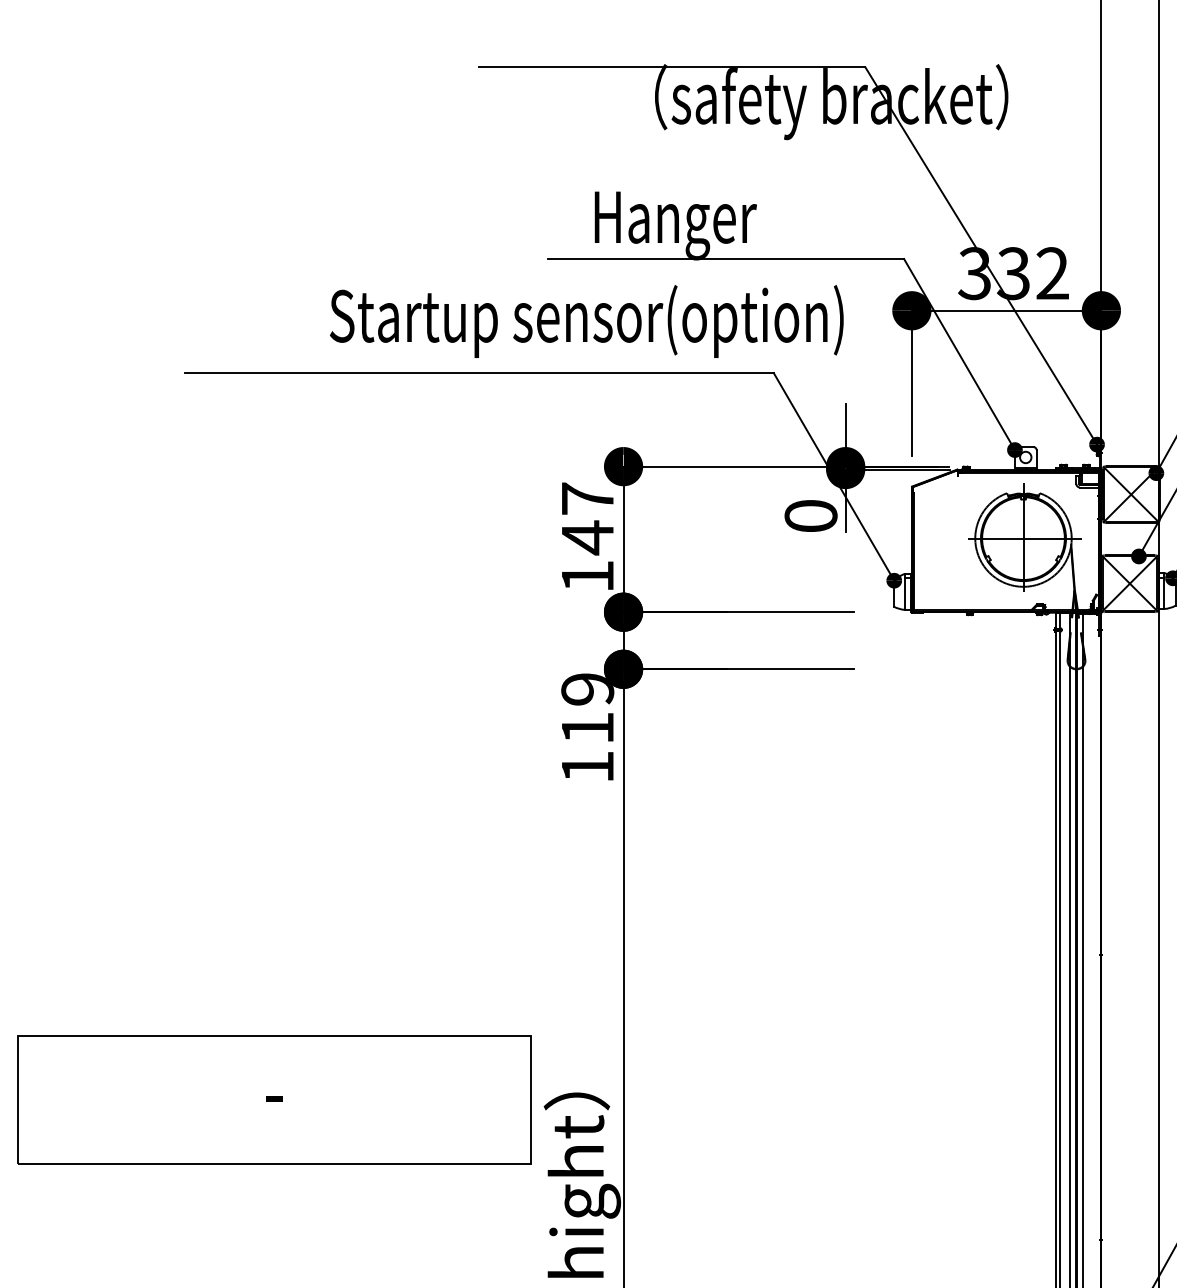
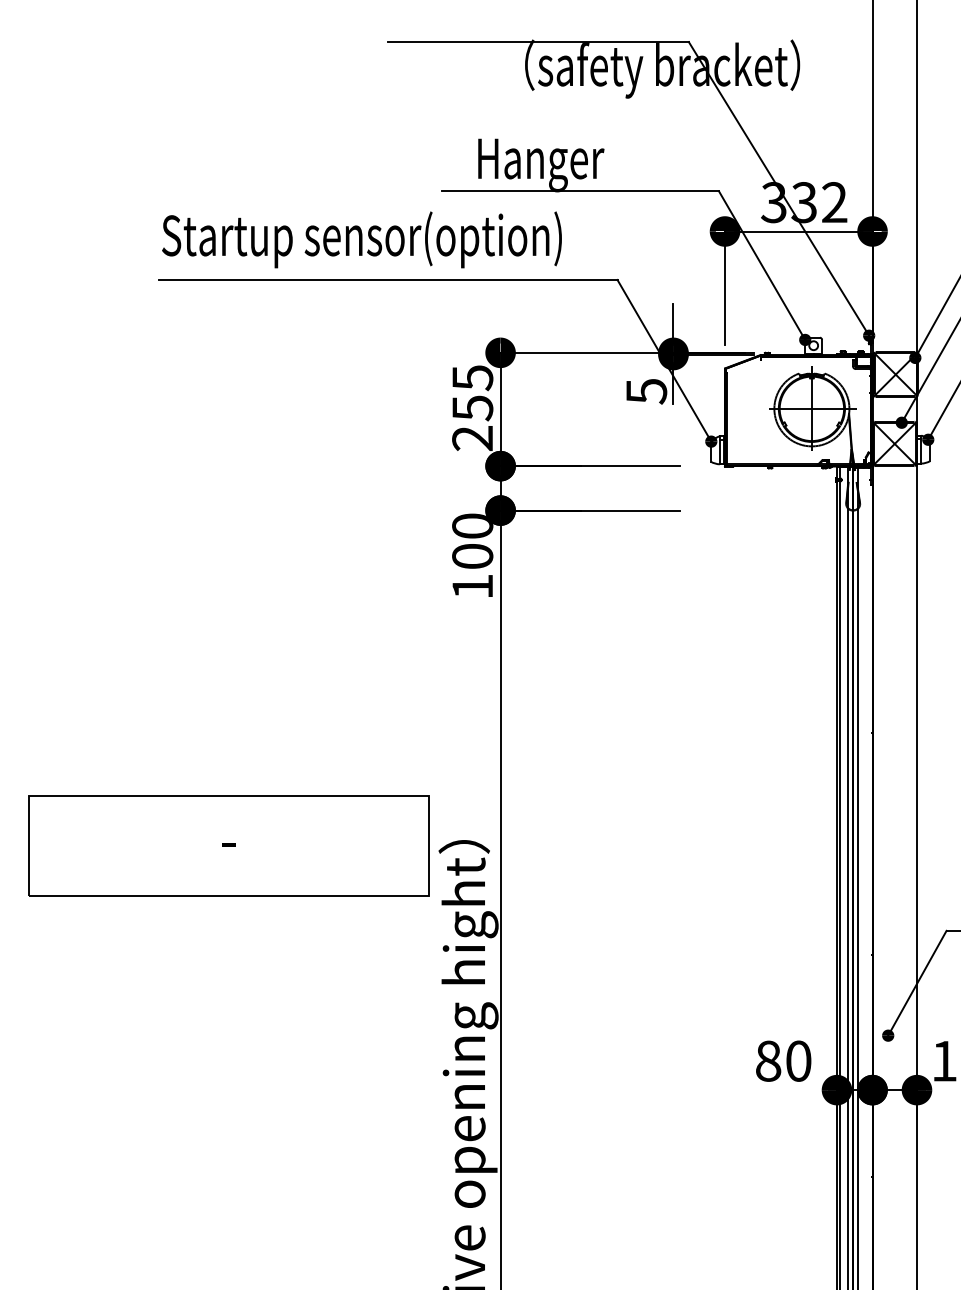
text: (586, 321) -> (361, 239), moved
text: (810, 516) -> (646, 391), 0 -> 5
text: (587, 538) -> (472, 408), 147 -> 255
text: (587, 707) -> (472, 540), 119 -> 100

